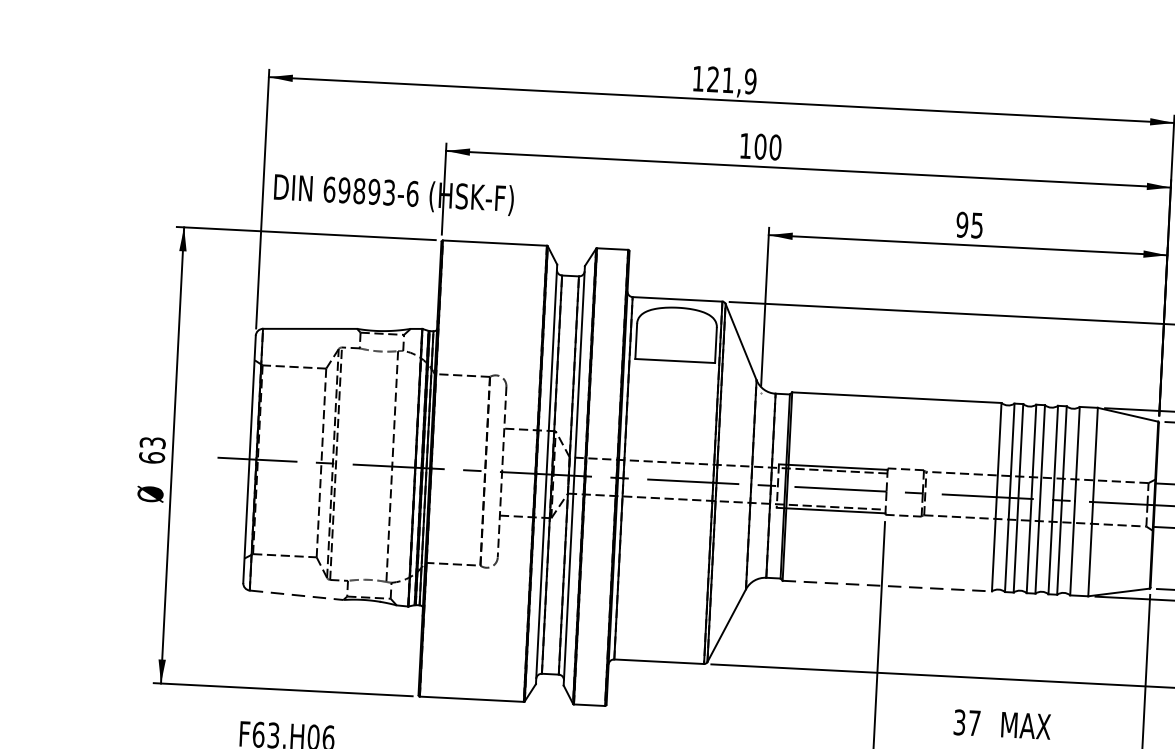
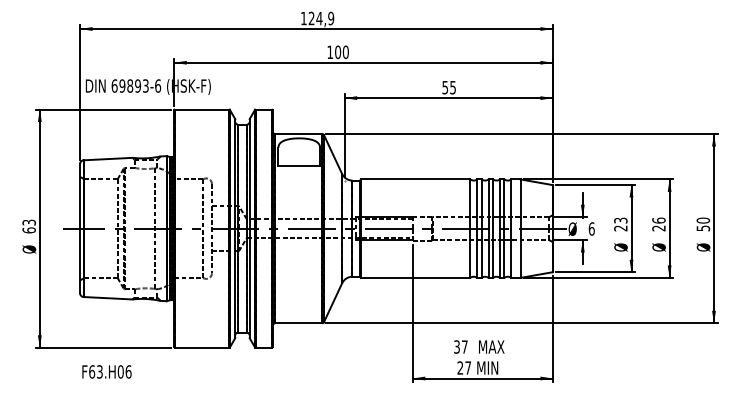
text: (728, 80) -> (319, 18), 121,9 -> 124,9
text: (962, 222) -> (445, 86), 95 -> 55
line: (886, 585) -> (415, 277), dashed -> solid
line: (297, 595) -> (108, 298), dashed -> solid

